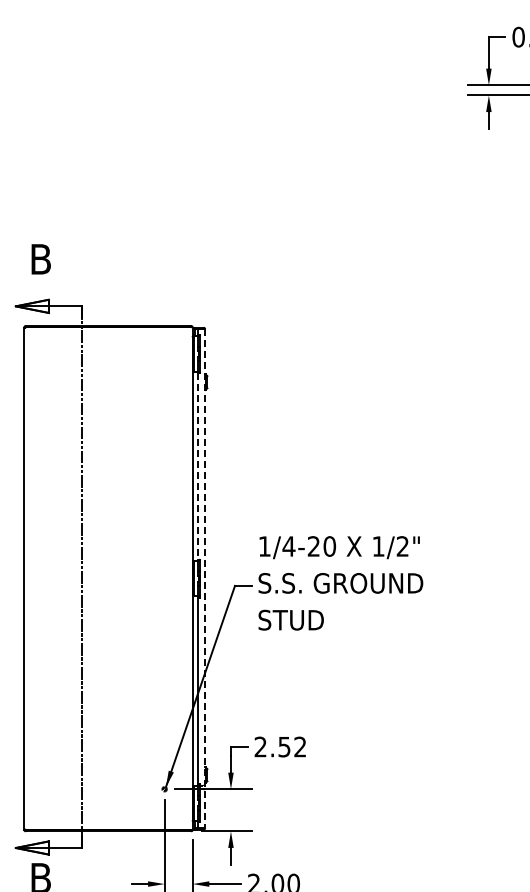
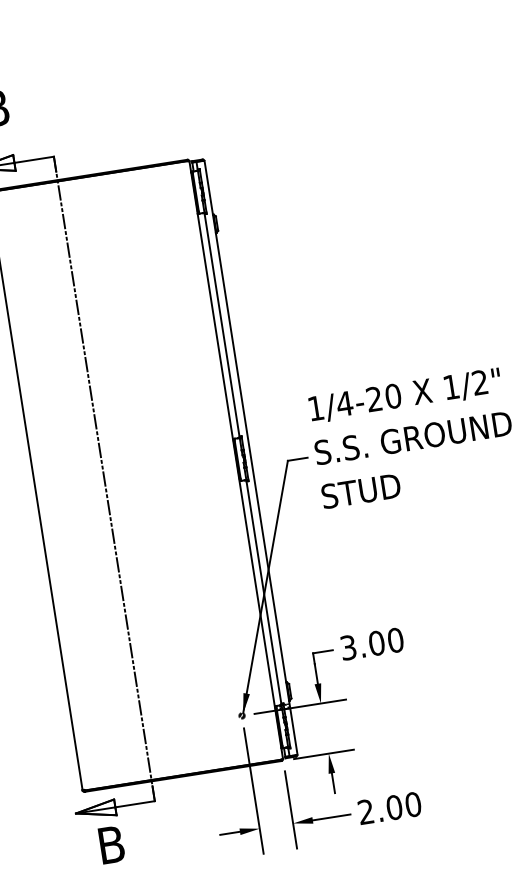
line: (198, 466) -> (222, 325), dashed -> solid
line: (205, 579) -> (251, 458), dashed -> solid
text: (280, 746) -> (371, 643), 2.52 -> 3.00

